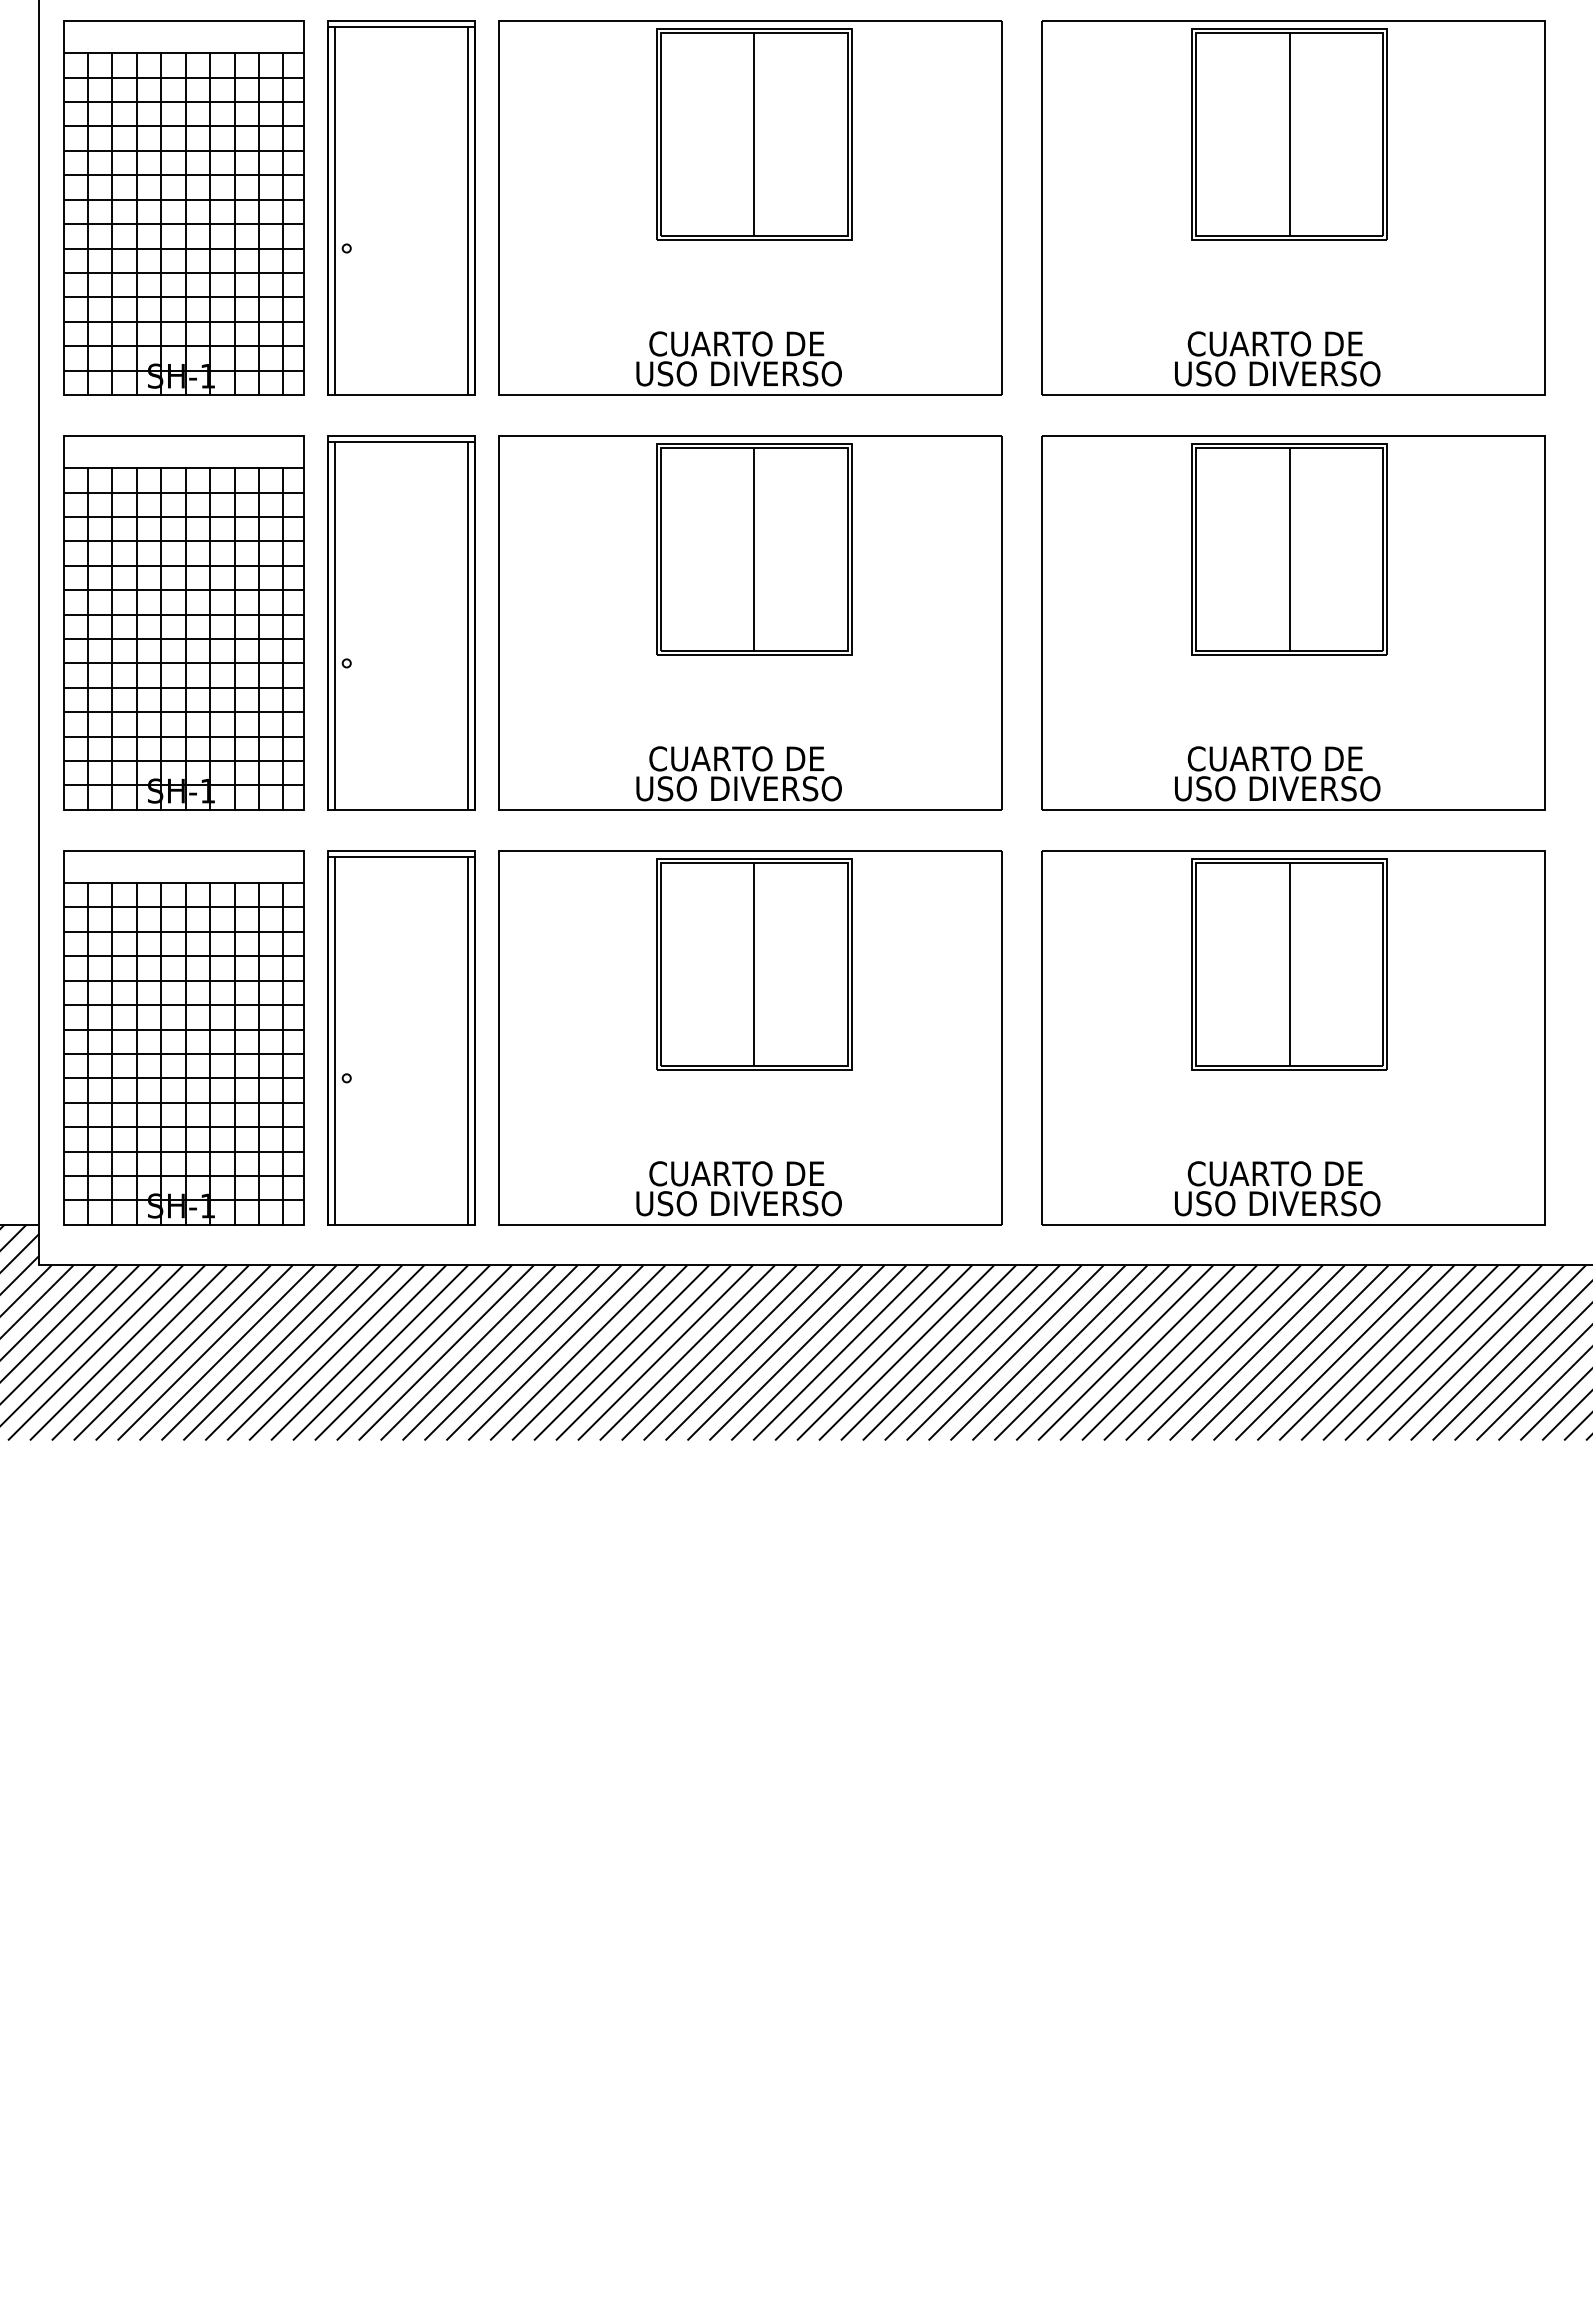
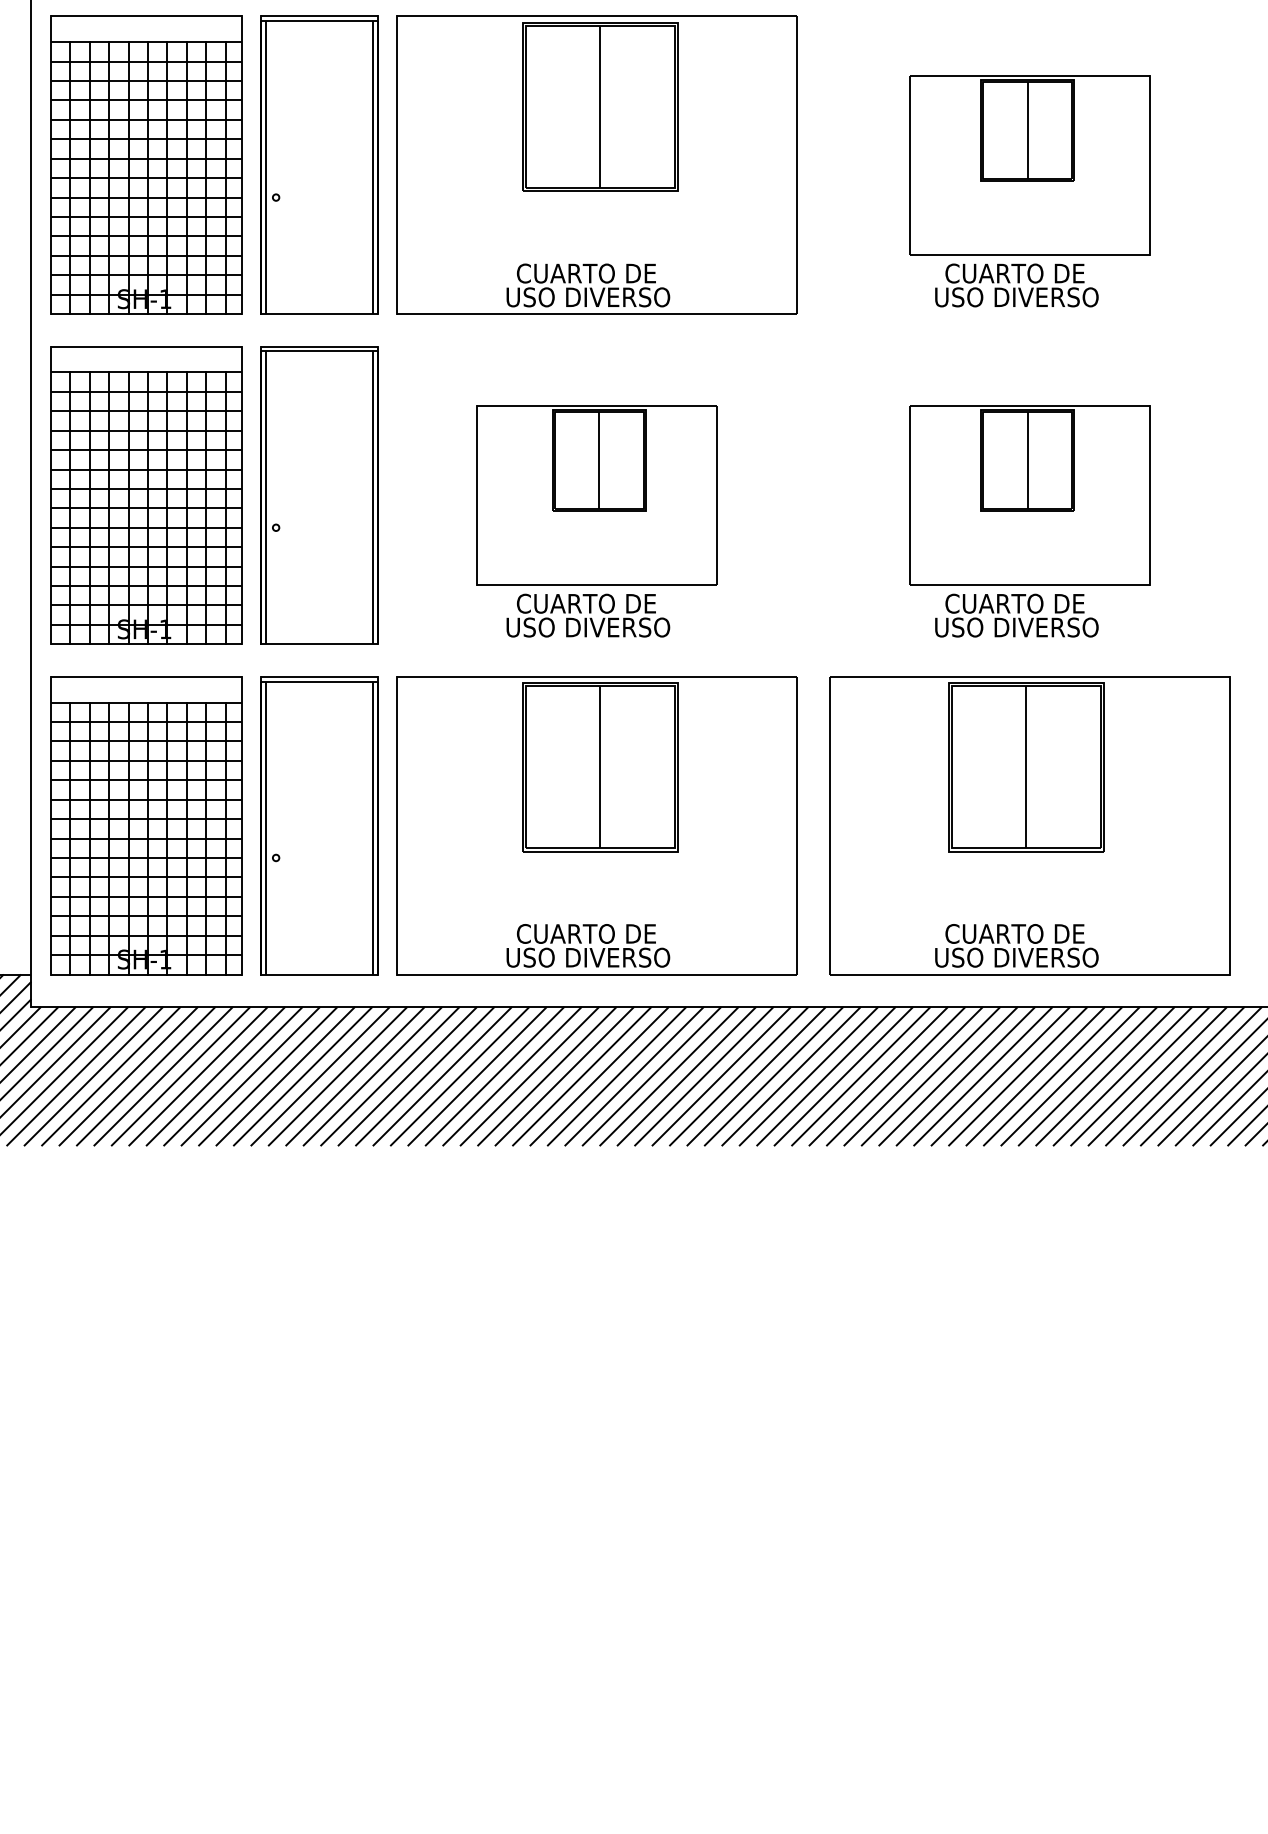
part: (1293, 207) -> (1029, 164), size x0.6
part: (750, 622) -> (597, 495), size x0.6
part: (1293, 622) -> (1029, 495), size x0.6

